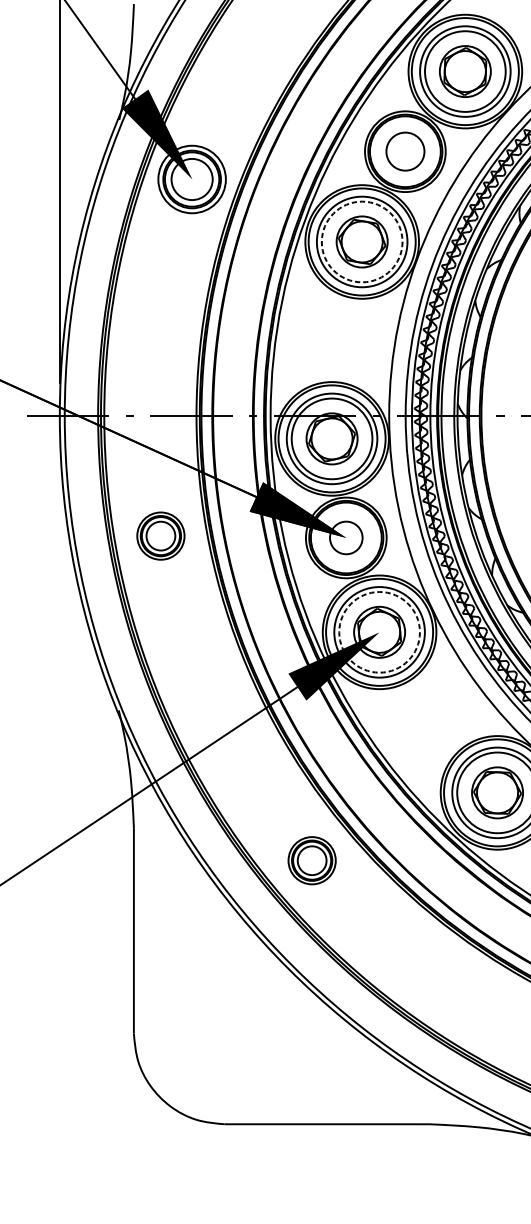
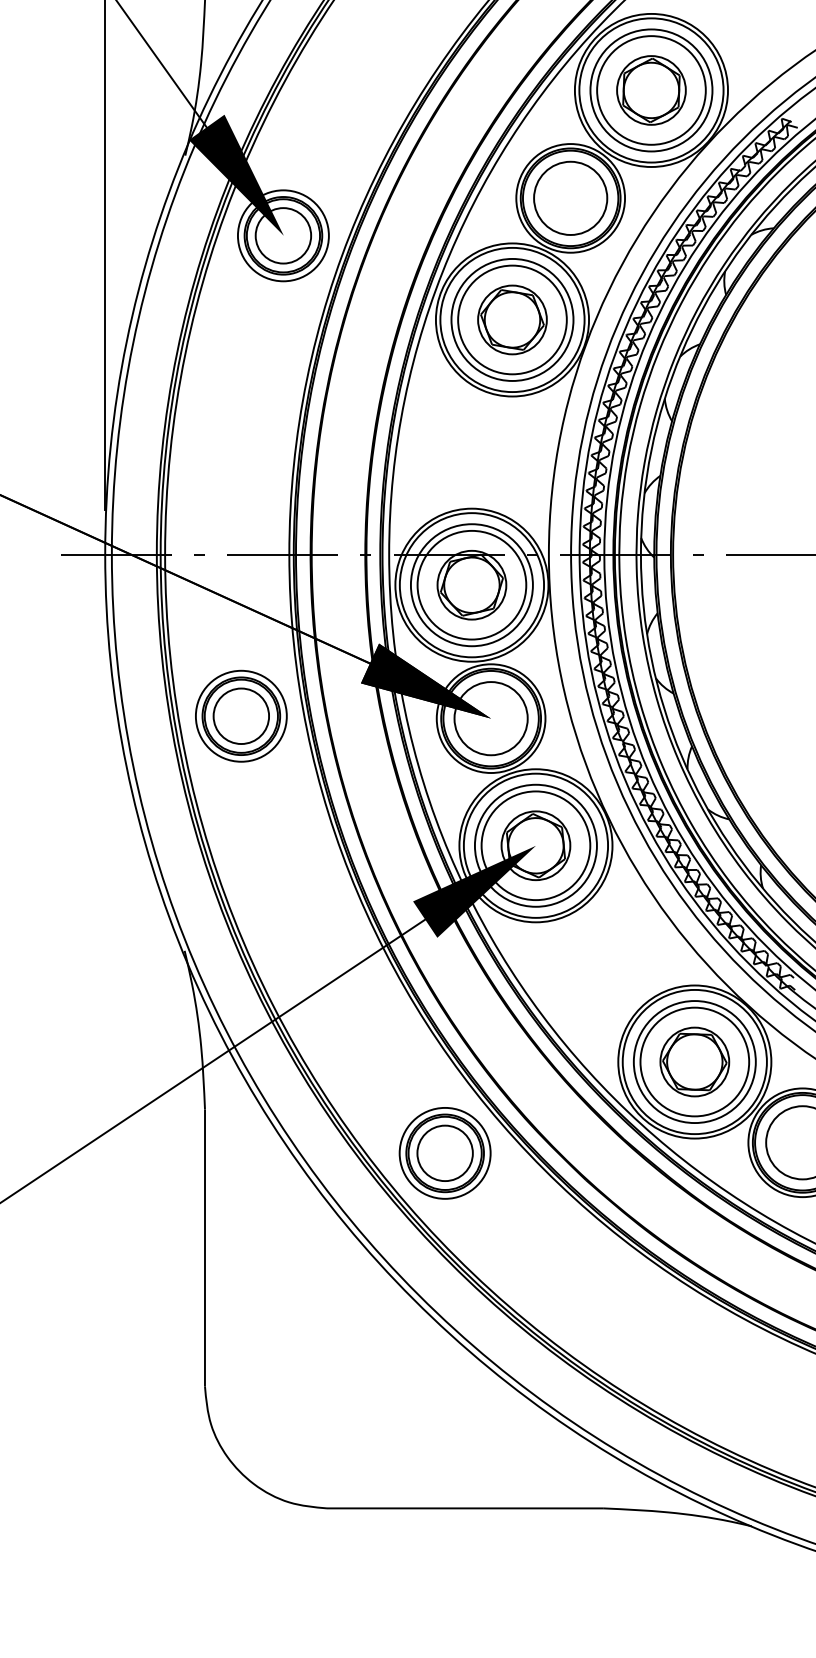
circle: (405, 151) -> (570, 197), size x1.43
circle: (362, 241) -> (512, 319), dashed -> solid
part: (160, 535) -> (241, 715), size x1.43
circle: (345, 537) -> (490, 718), size x1.67
circle: (379, 632) -> (535, 845), dashed -> solid
part: (311, 860) -> (444, 1153), size x1.43

